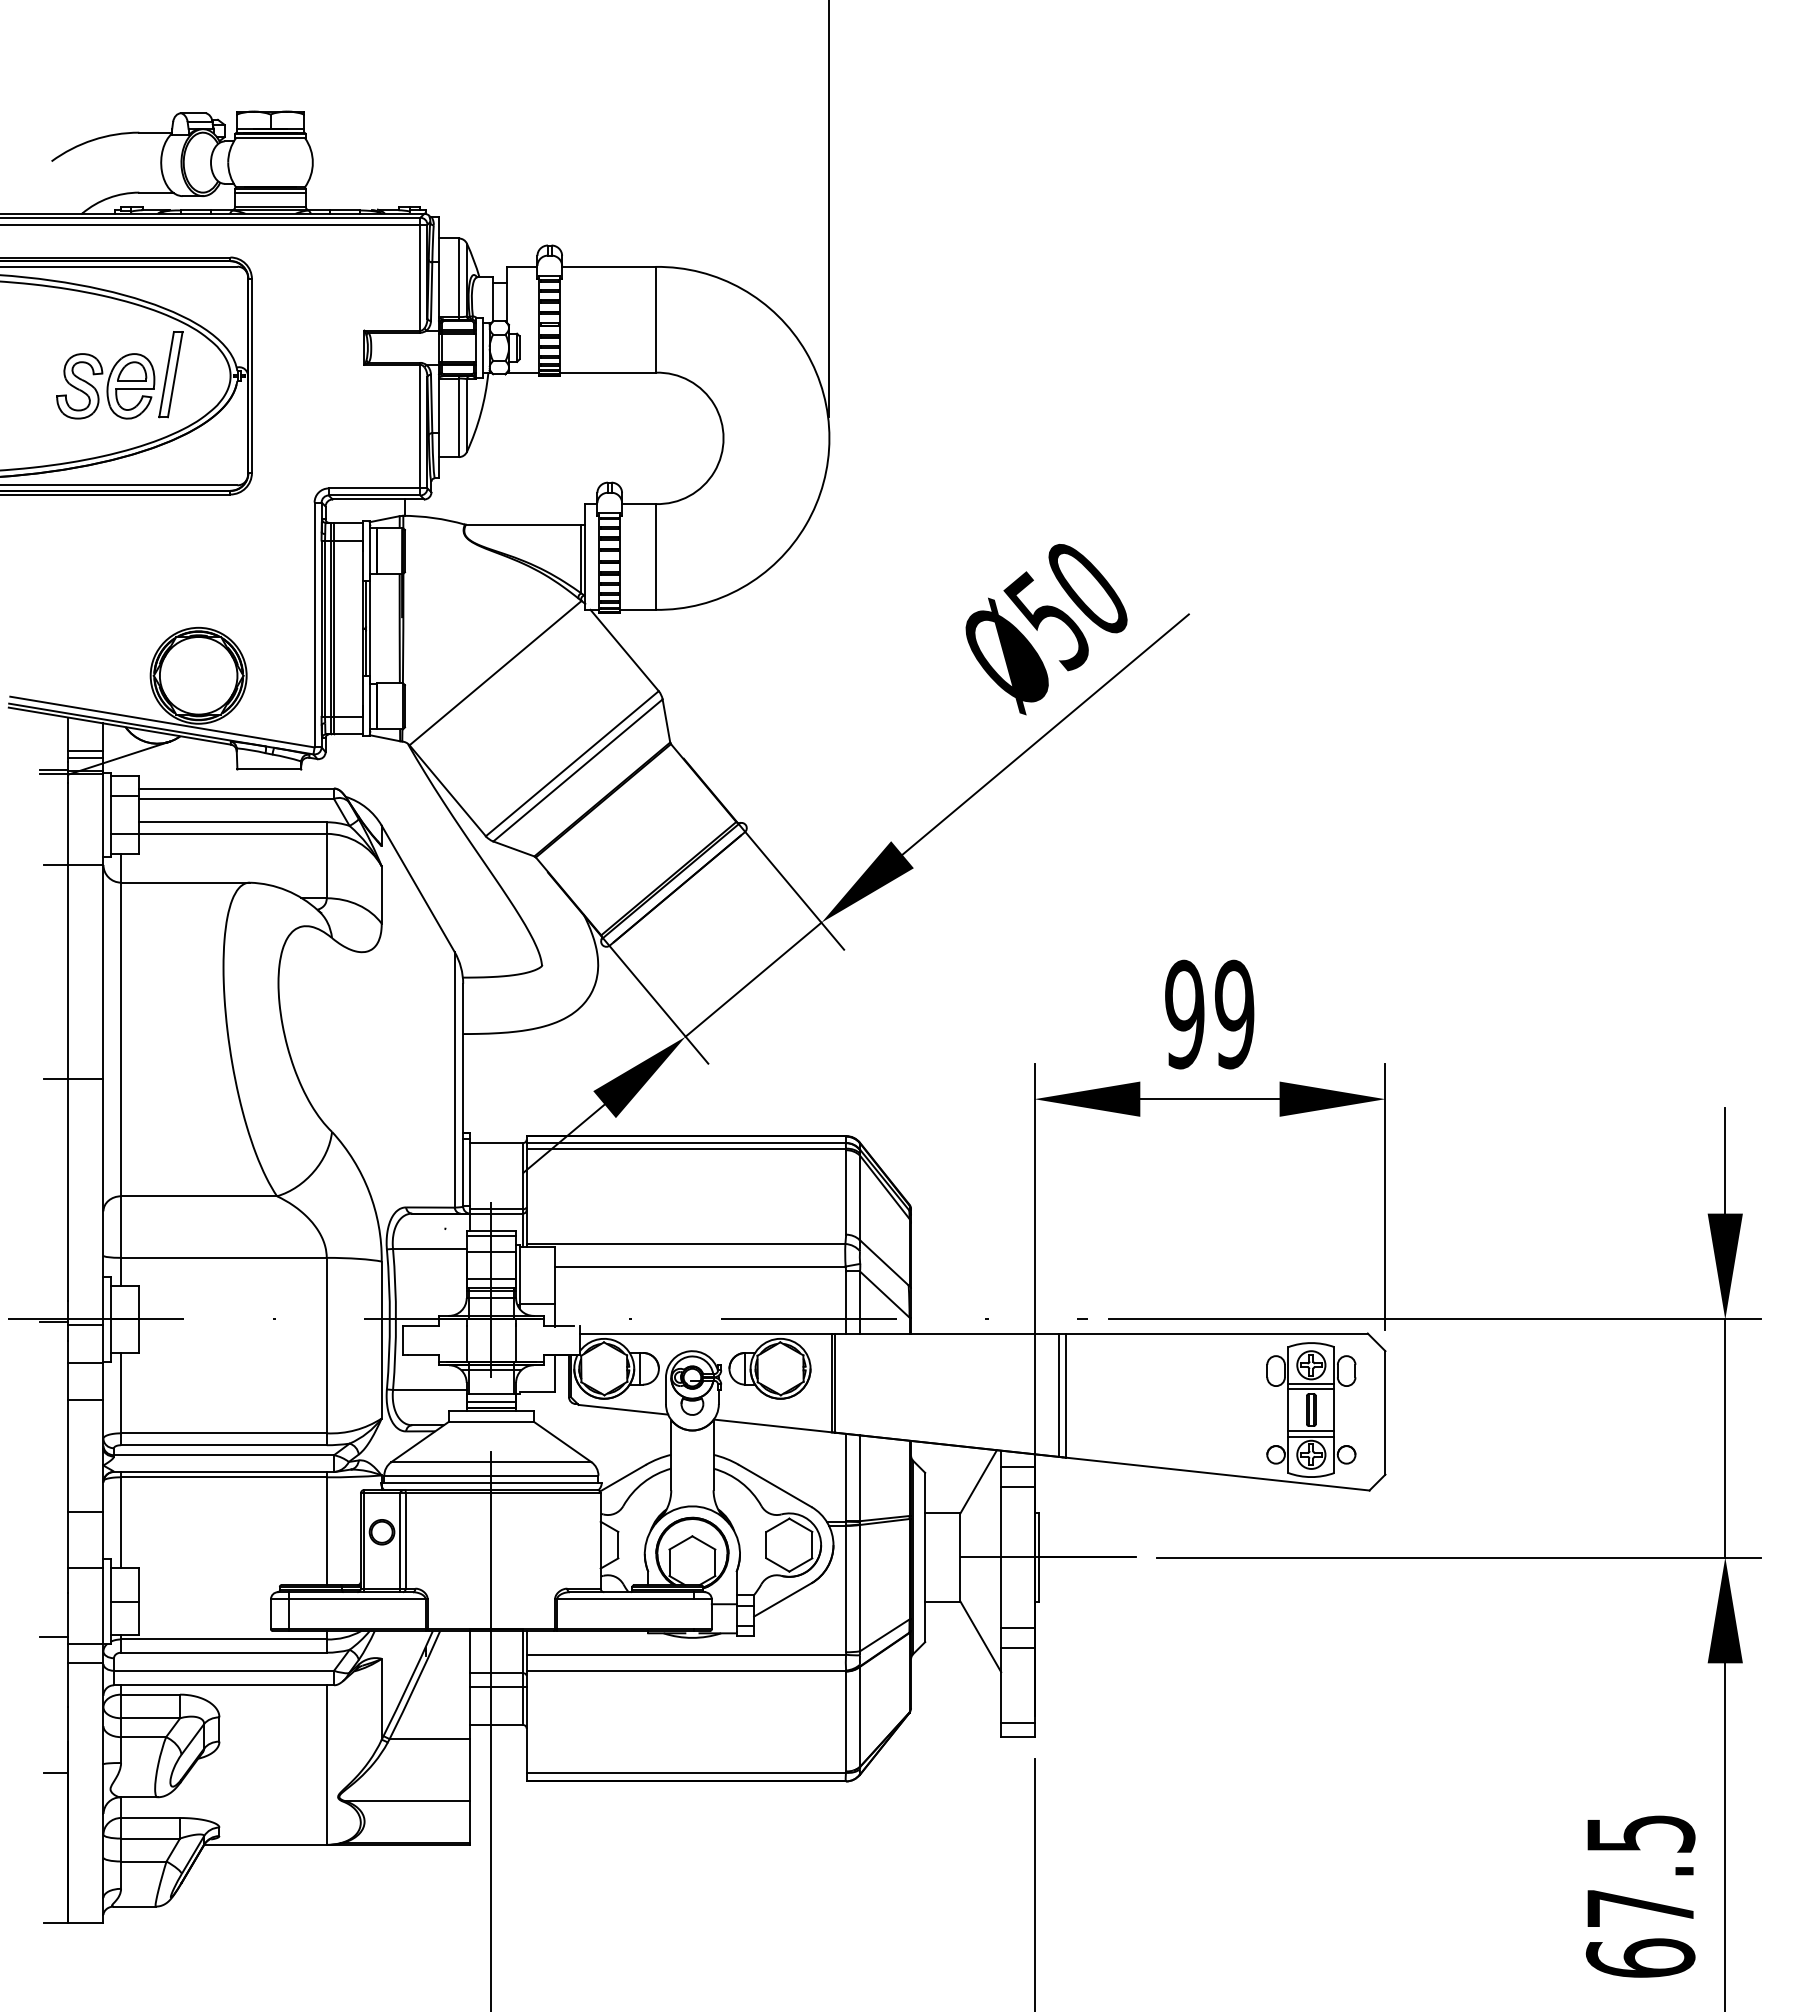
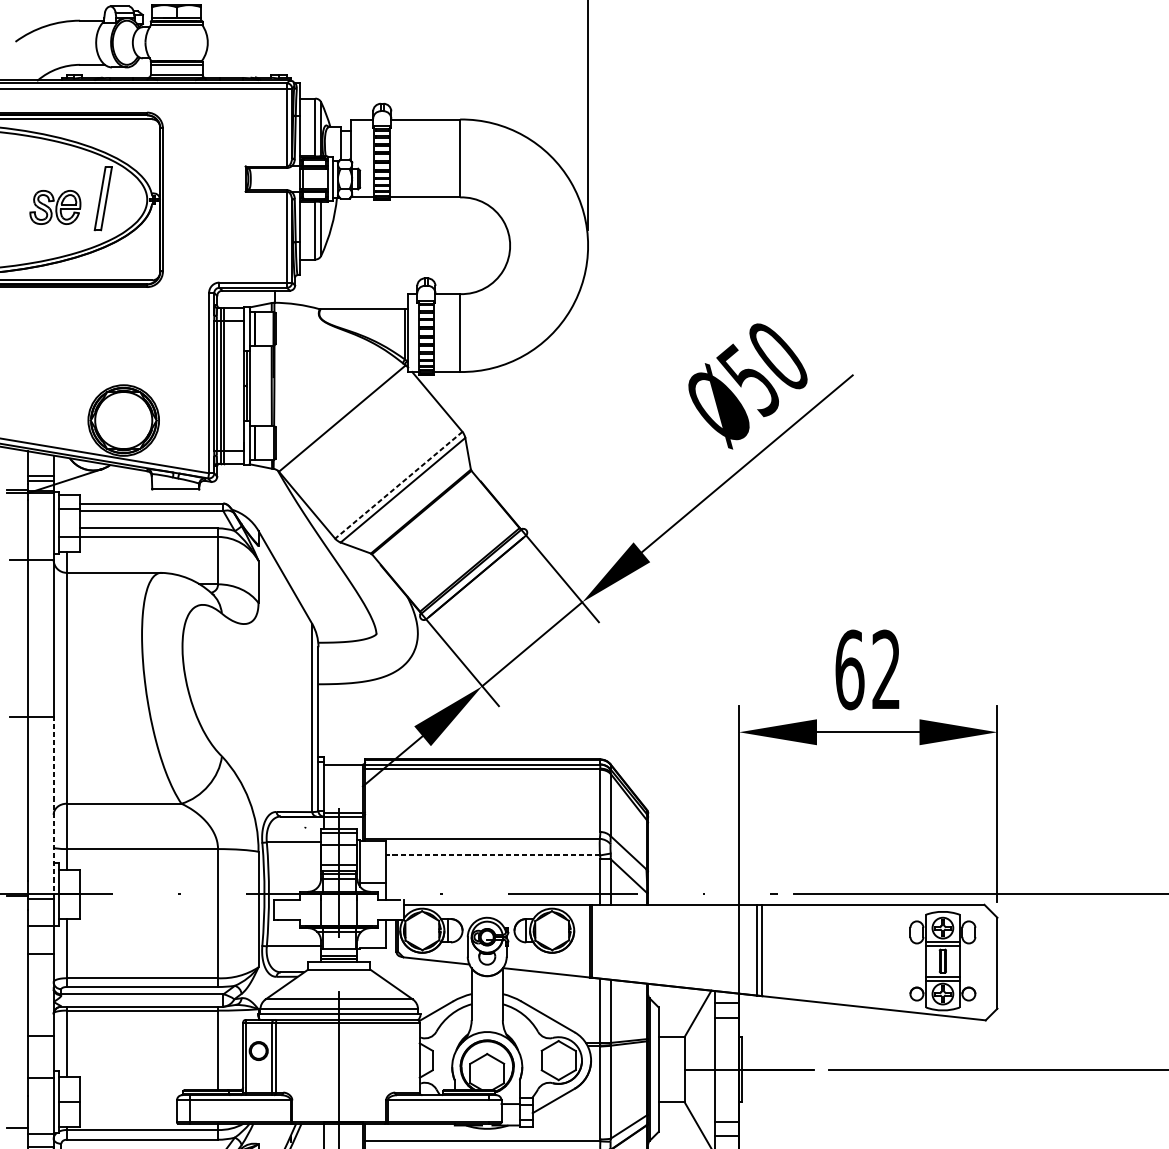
part: (105, 386) -> (55, 207), size x0.7
line: (572, 763) -> (398, 485), solid -> dashed
text: (1209, 1014) -> (867, 669), 99 -> 62
line: (103, 1201) -> (53, 807), solid -> dashed
line: (699, 1266) -> (492, 855), solid -> dashed

